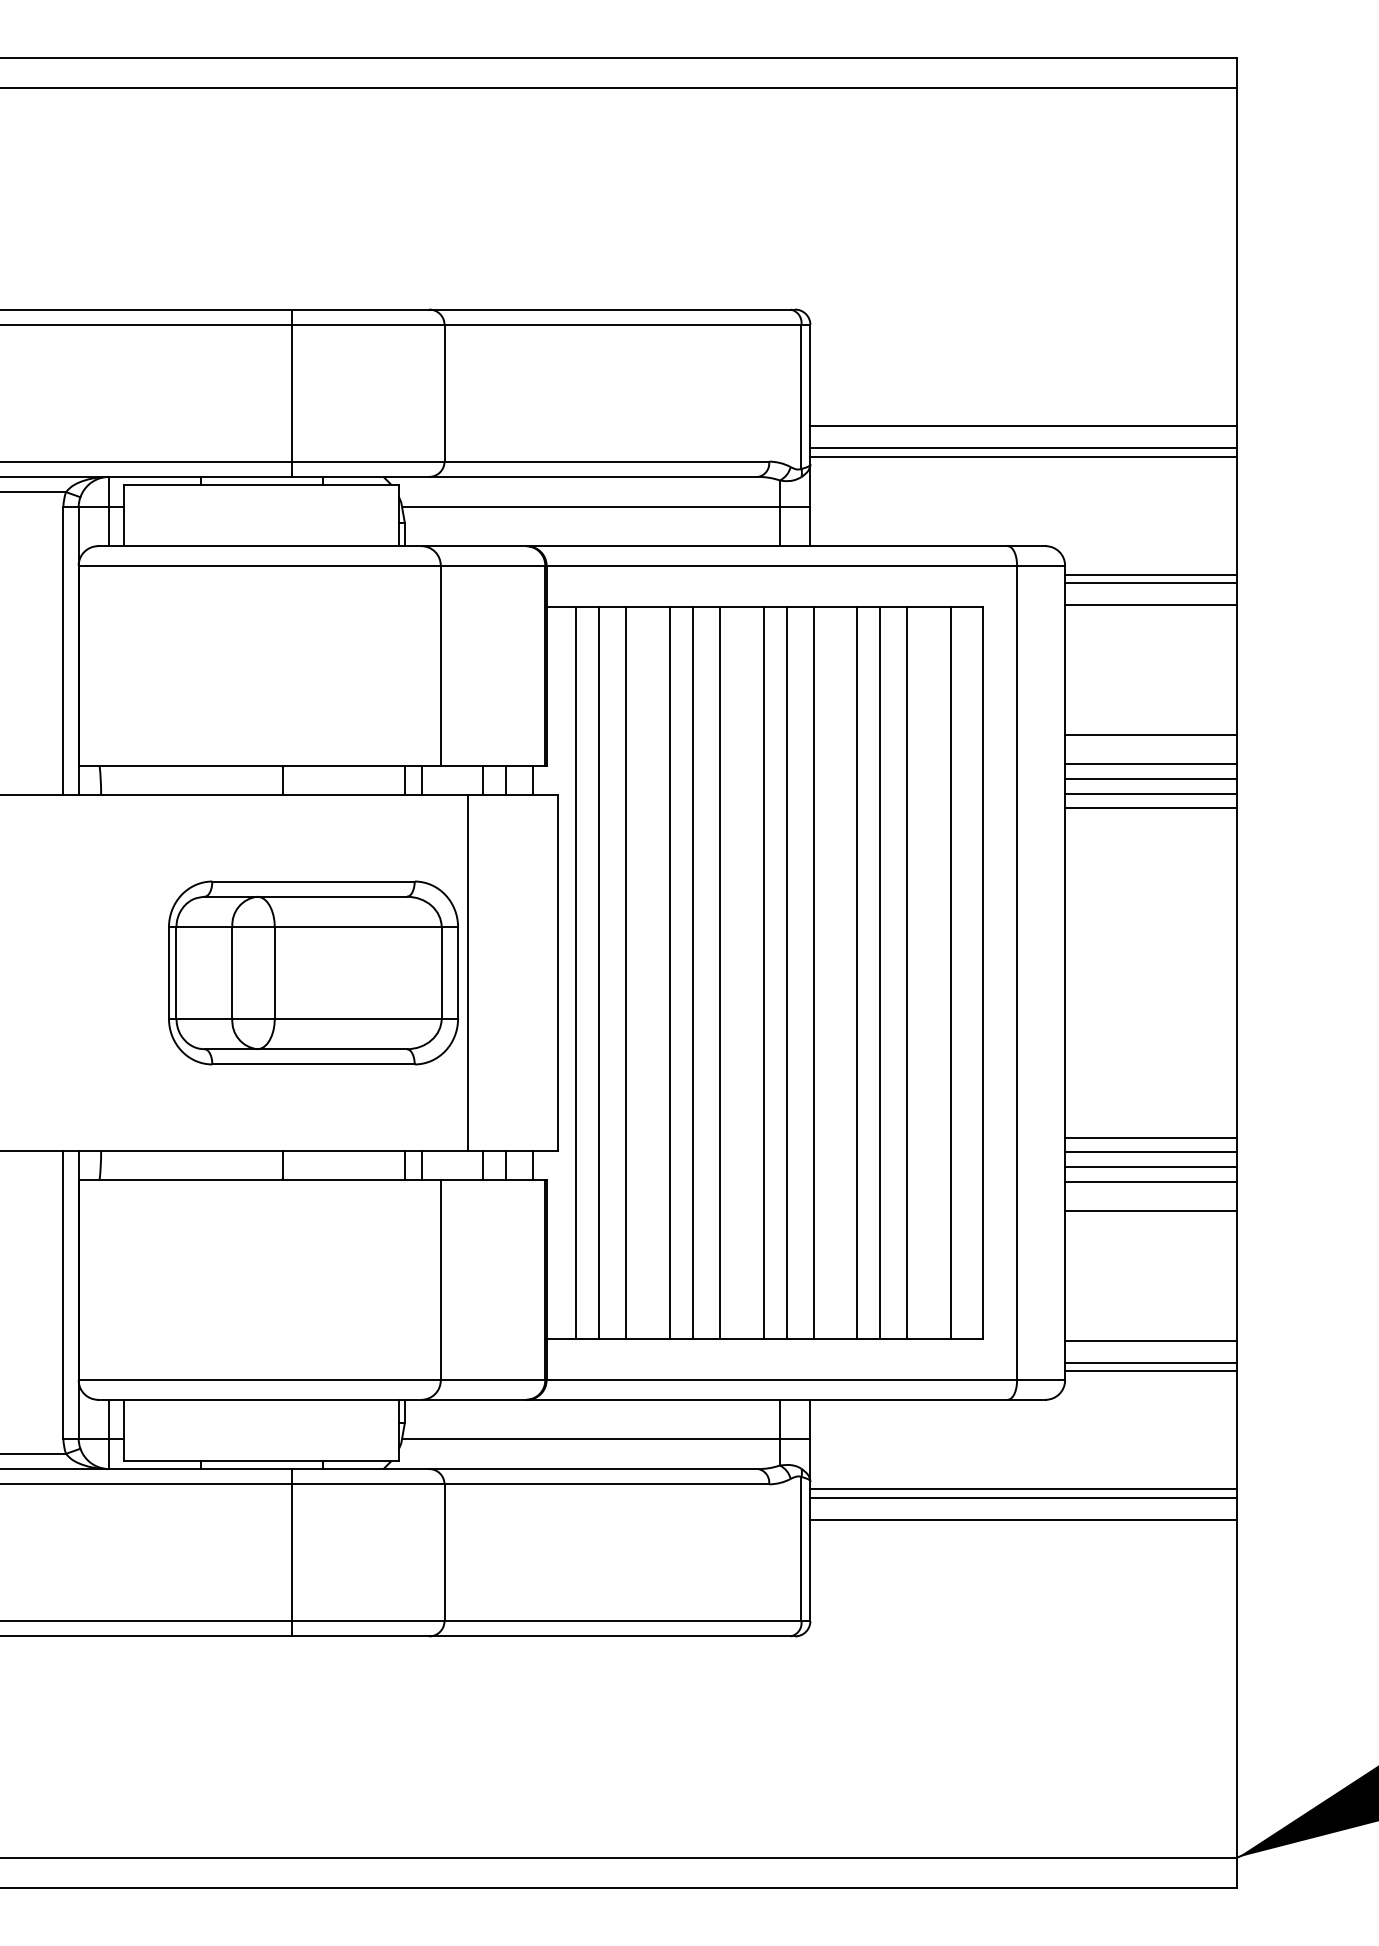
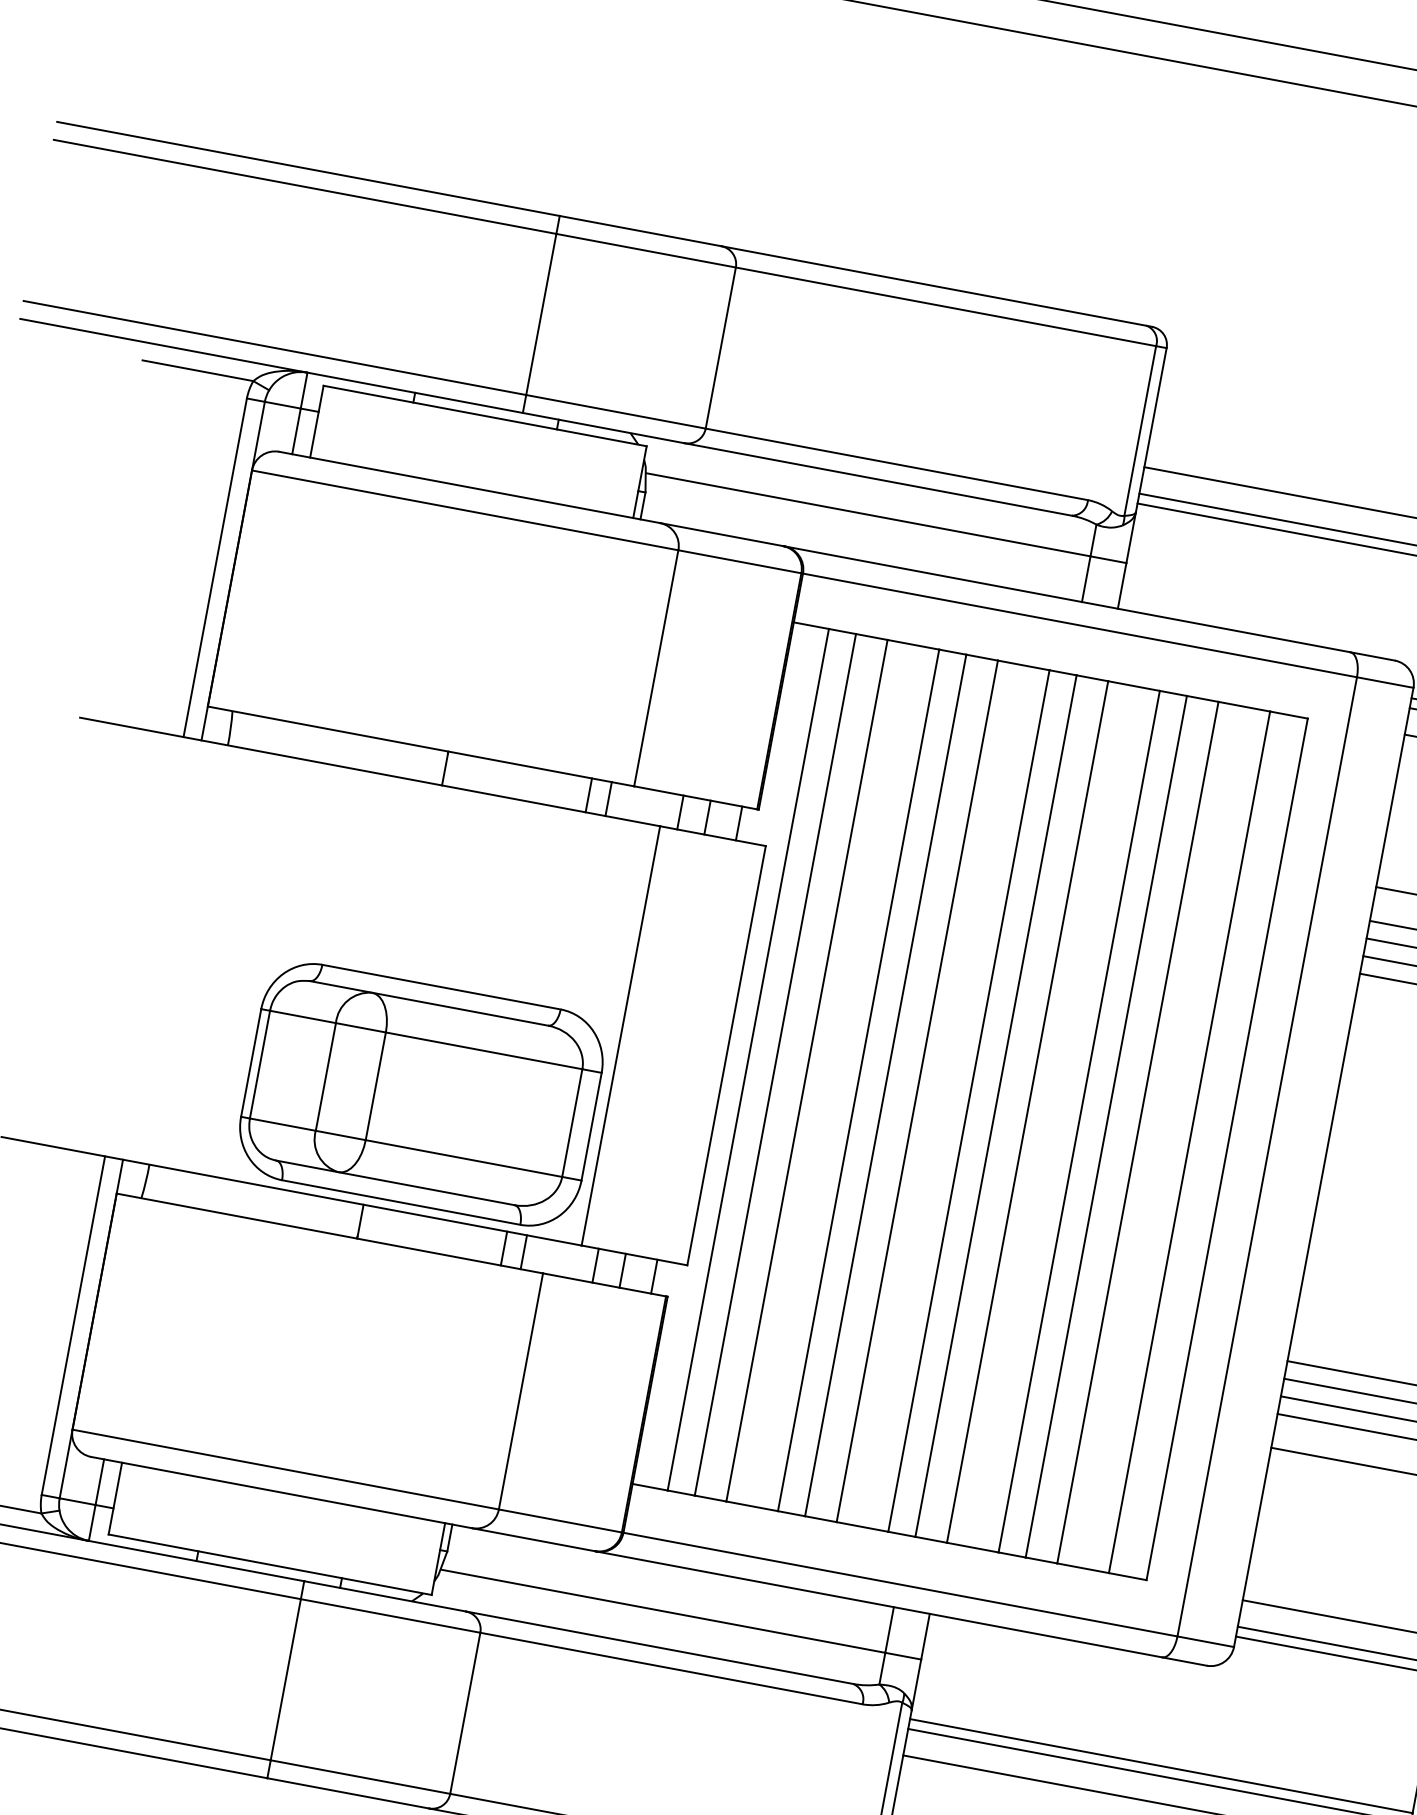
part: (313, 972) -> (421, 1094), moved

